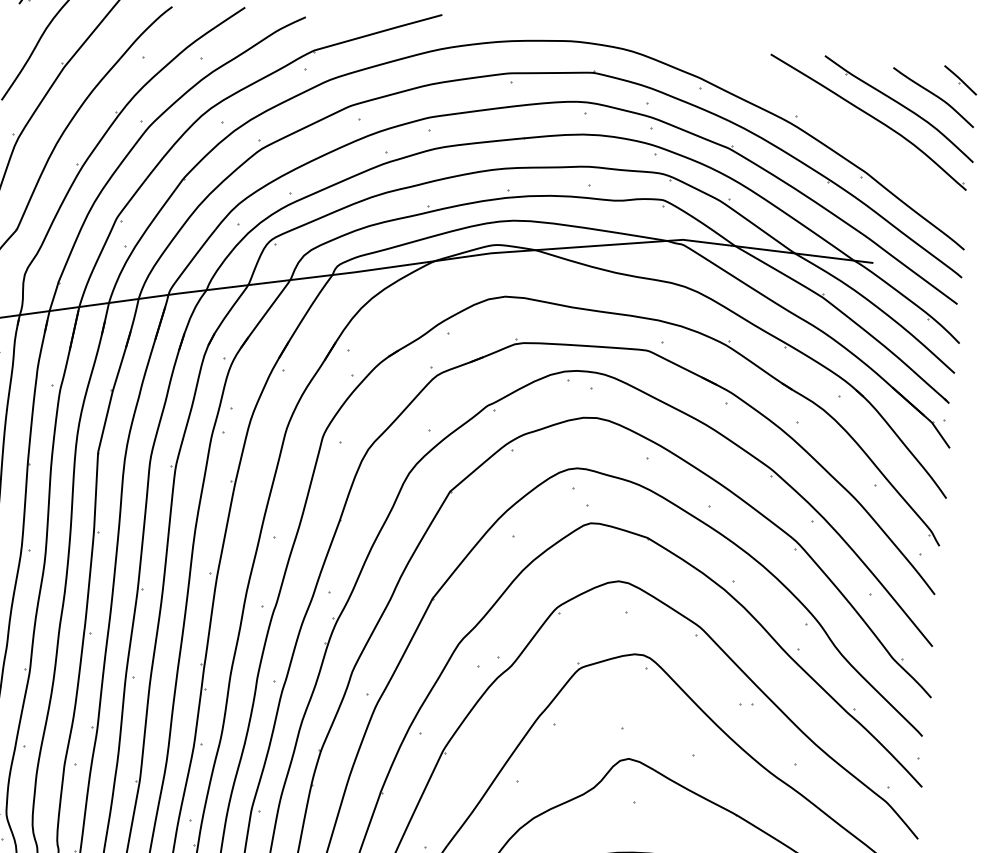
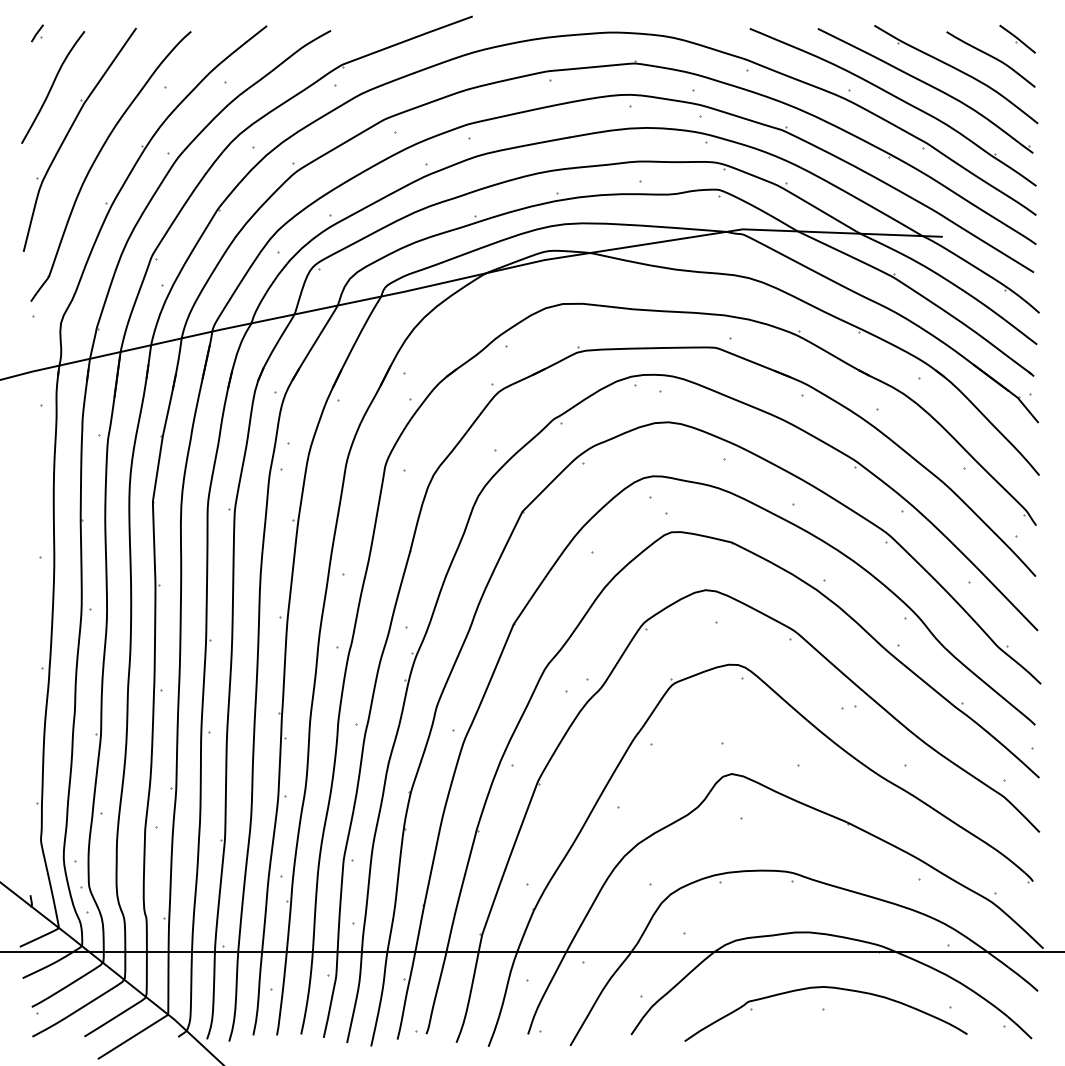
part: (840, 127) -> (896, 98), added

